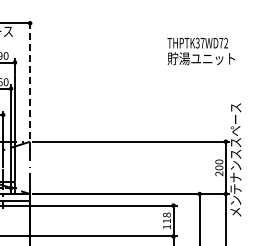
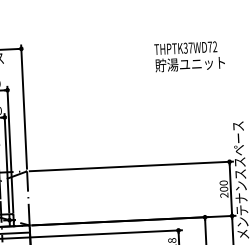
text: (200, 51) -> (188, 56), moved
line: (30, 79) -> (24, 106), dashed -> solid

